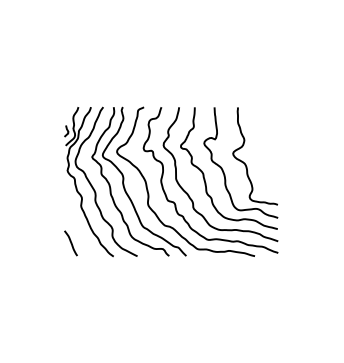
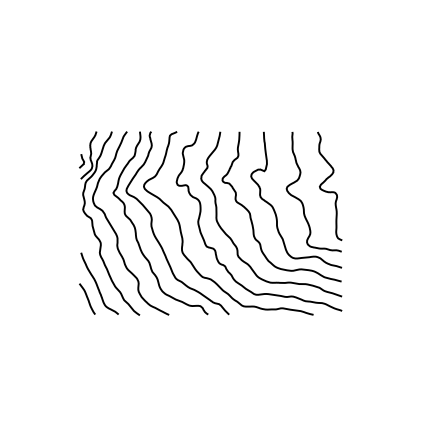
curve: (264, 147) -> (325, 181), added
curve: (79, 230) -> (97, 283), added

